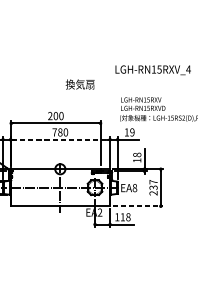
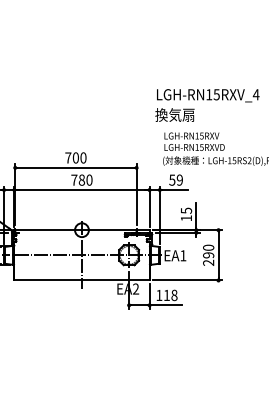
text: (79, 84) -> (174, 114), moved
text: (50, 115) -> (68, 157), 200 -> 700
text: (126, 131) -> (172, 179), 19 -> 59
line: (59, 140) -> (81, 190), dashed -> solid
text: (136, 154) -> (185, 210), 18 -> 15
text: (153, 184) -> (208, 251), 237 -> 290
text: (135, 187) -> (183, 255), EA8 -> EA1
line: (138, 206) -> (188, 280), dashed -> solid

